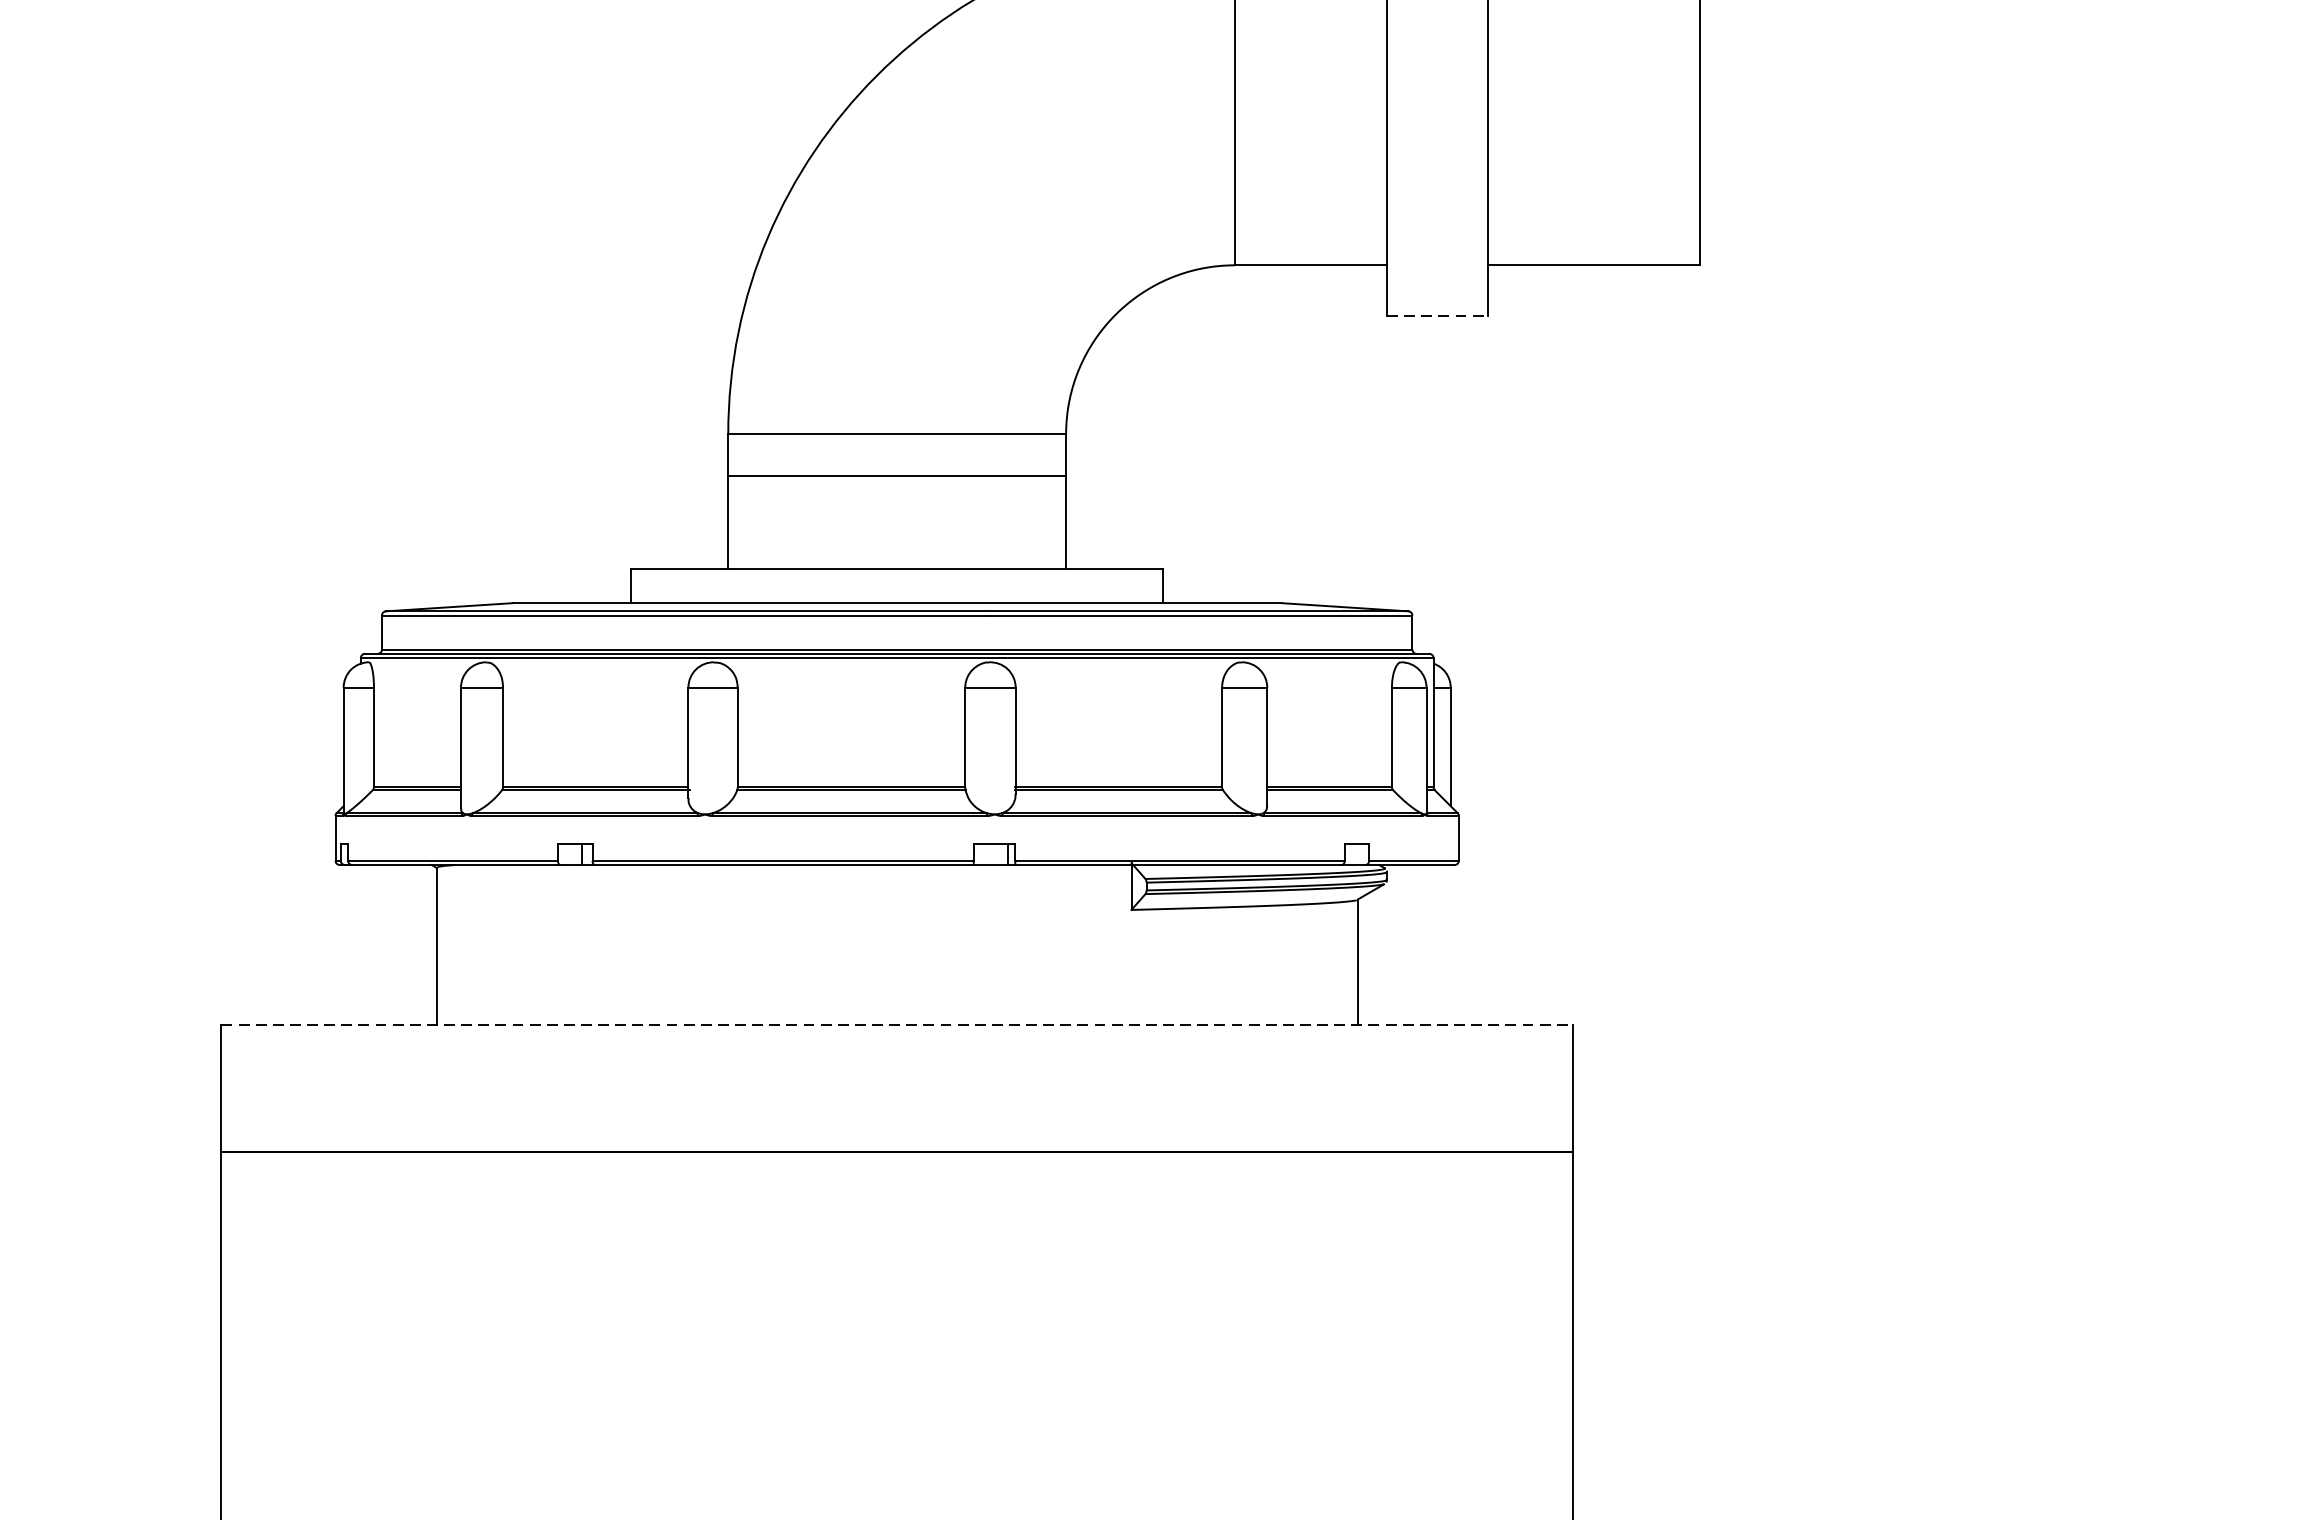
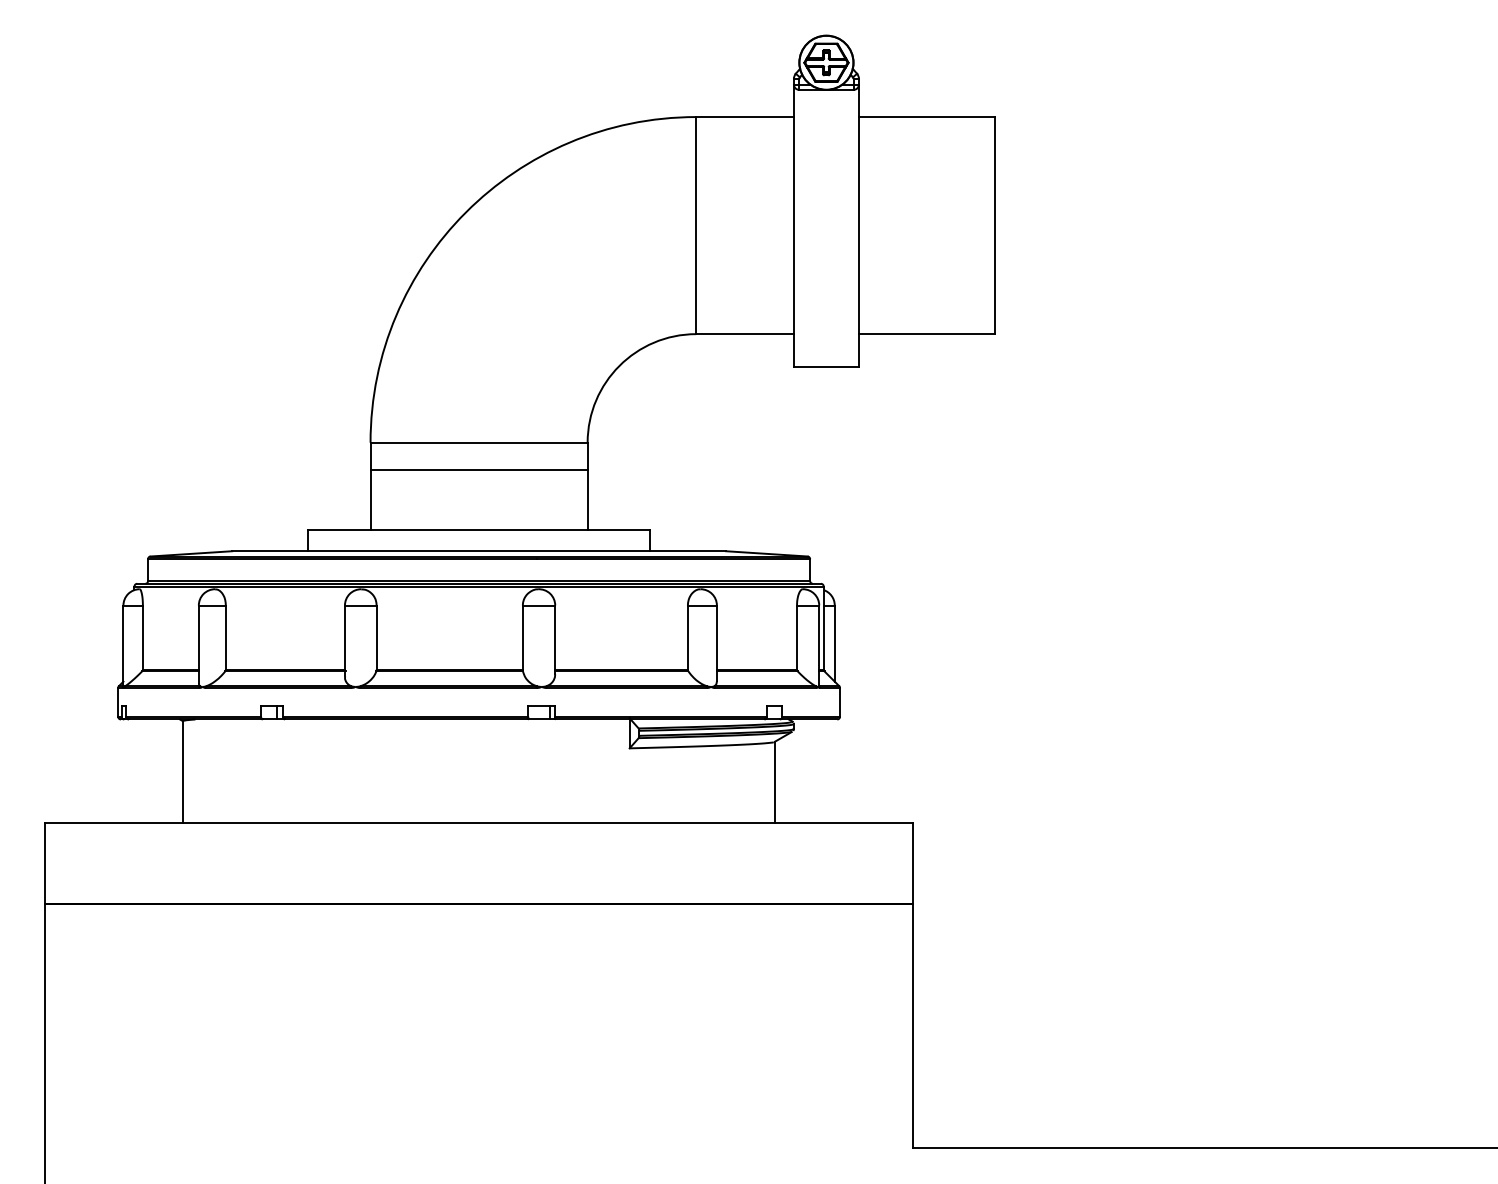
line: (1437, 315) -> (826, 366), dashed -> solid
line: (897, 1025) -> (479, 822), dashed -> solid

